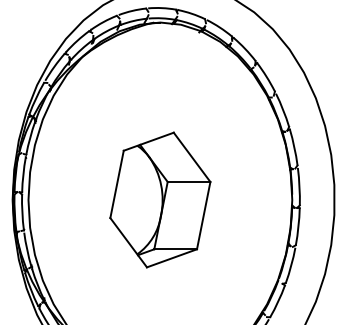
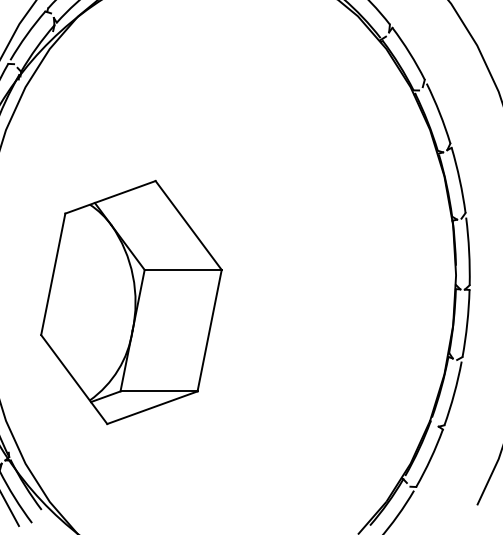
part: (160, 199) -> (131, 301), moved

